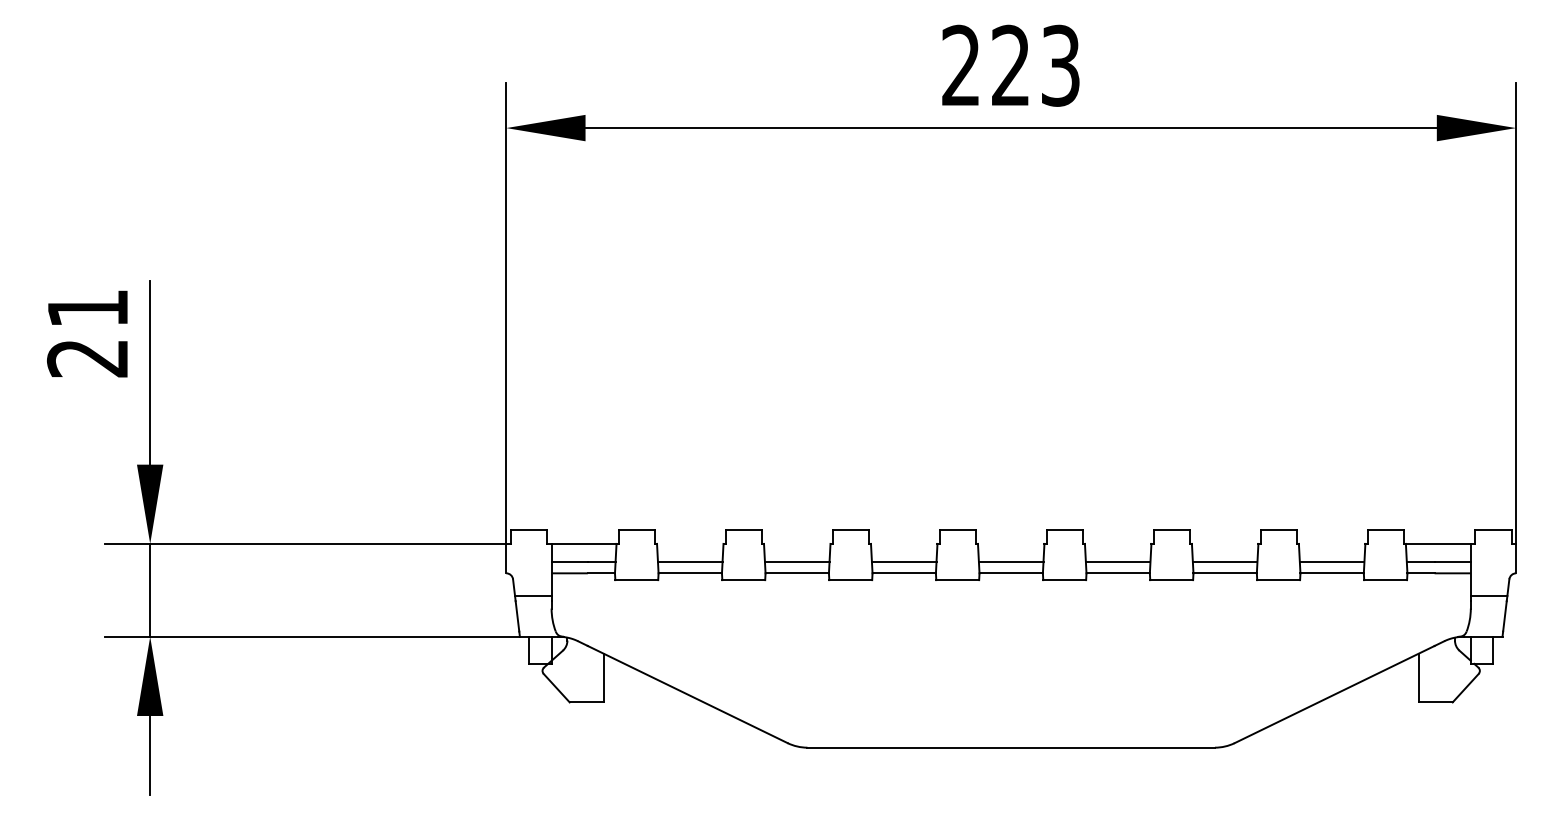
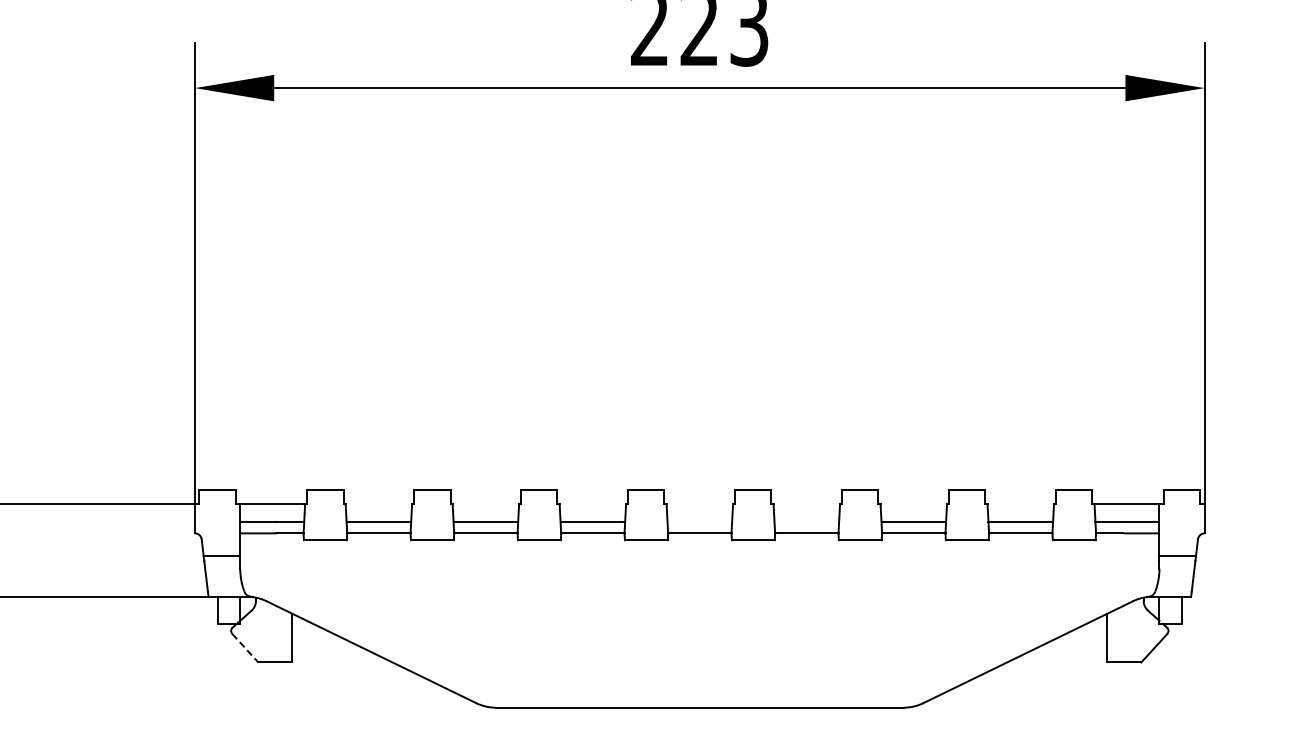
line: (1010, 562) -> (699, 522), removed
line: (1117, 562) -> (806, 522), removed
line: (557, 688) -> (246, 648), solid -> dashed

